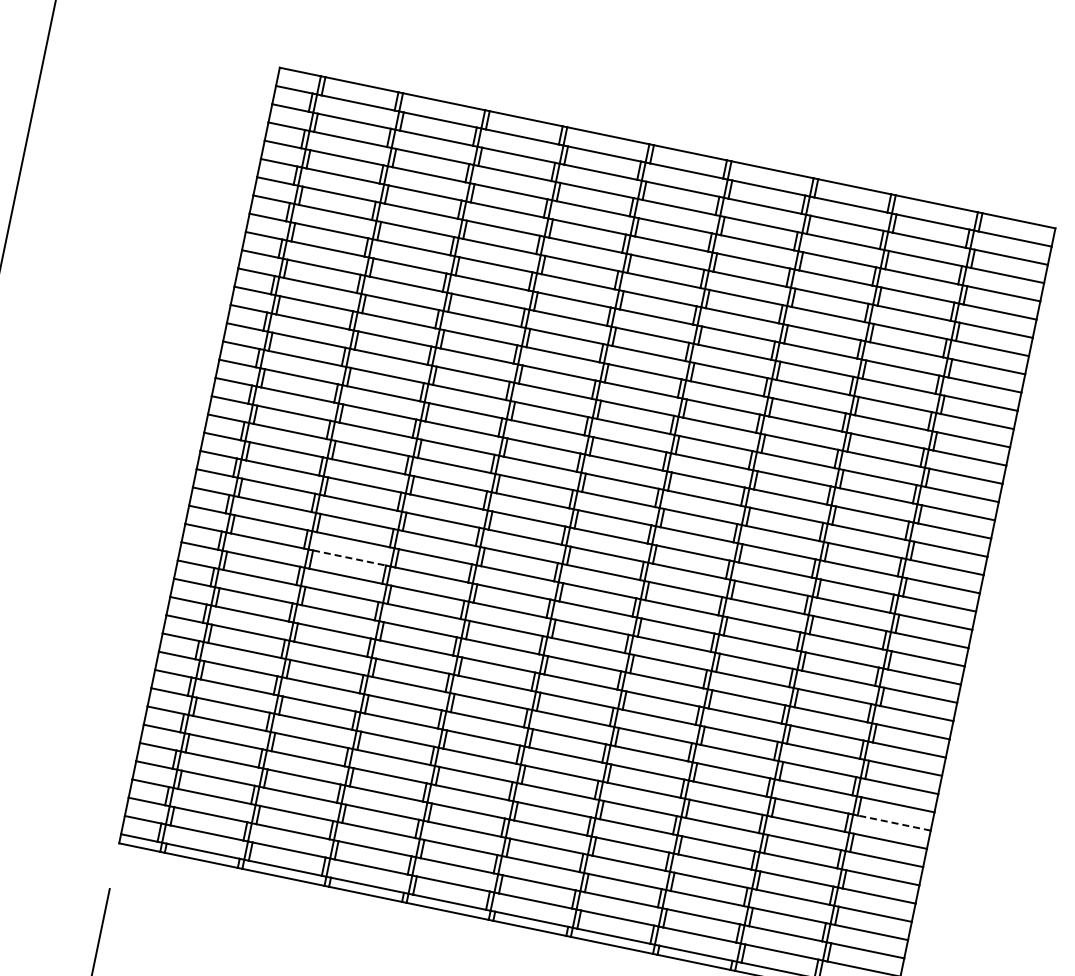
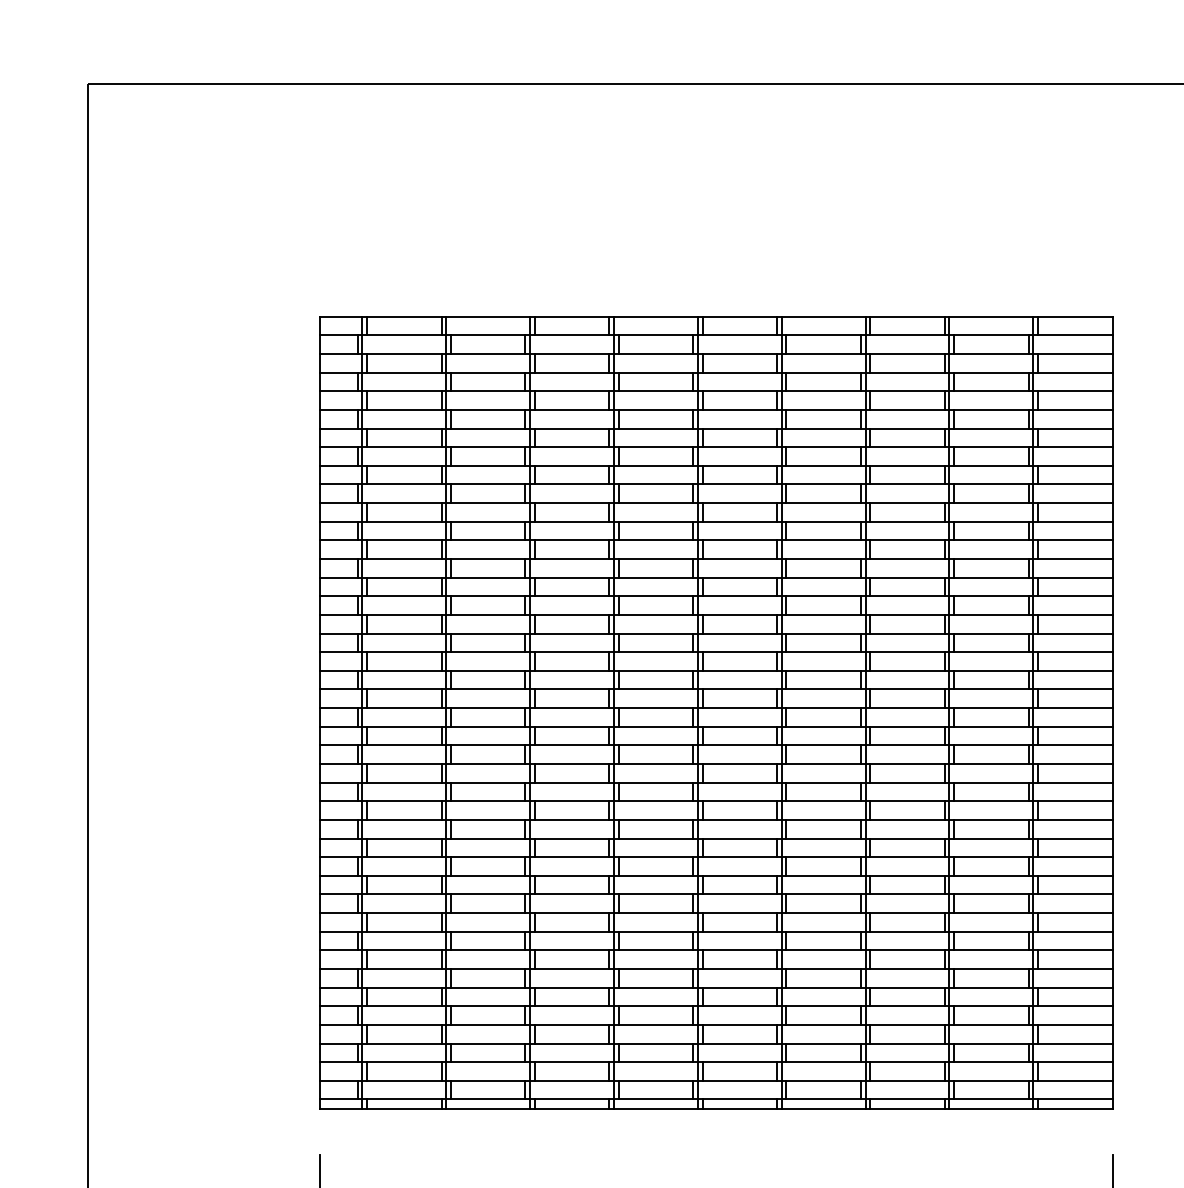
line: (349, 557) -> (488, 782), dashed -> solid
line: (893, 822) -> (1074, 931), dashed -> solid

